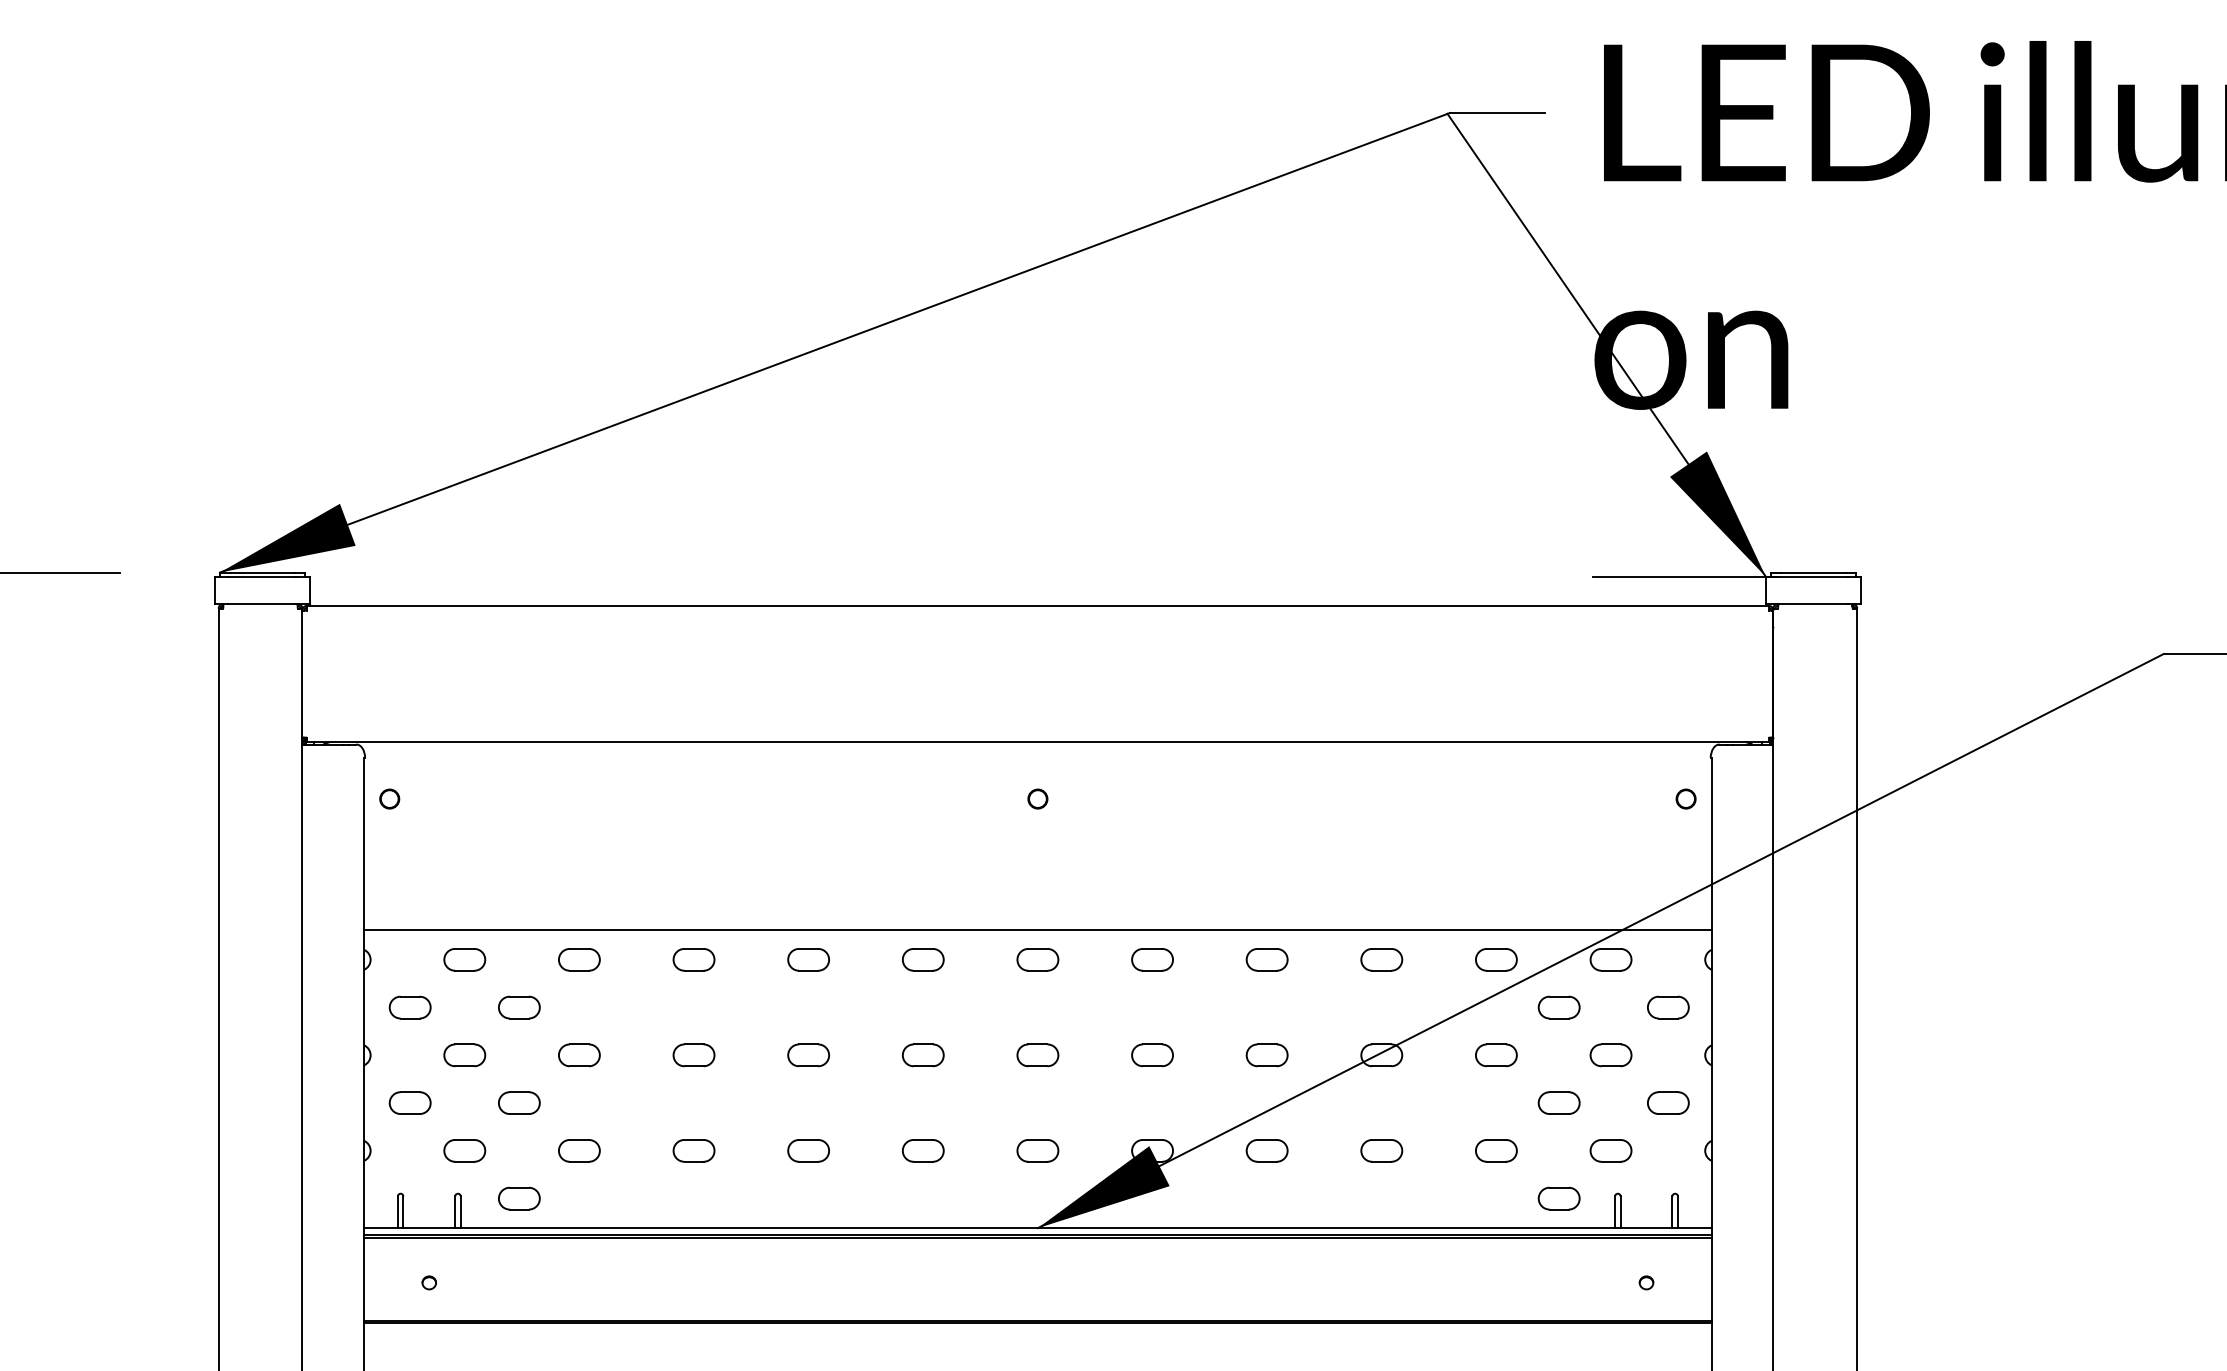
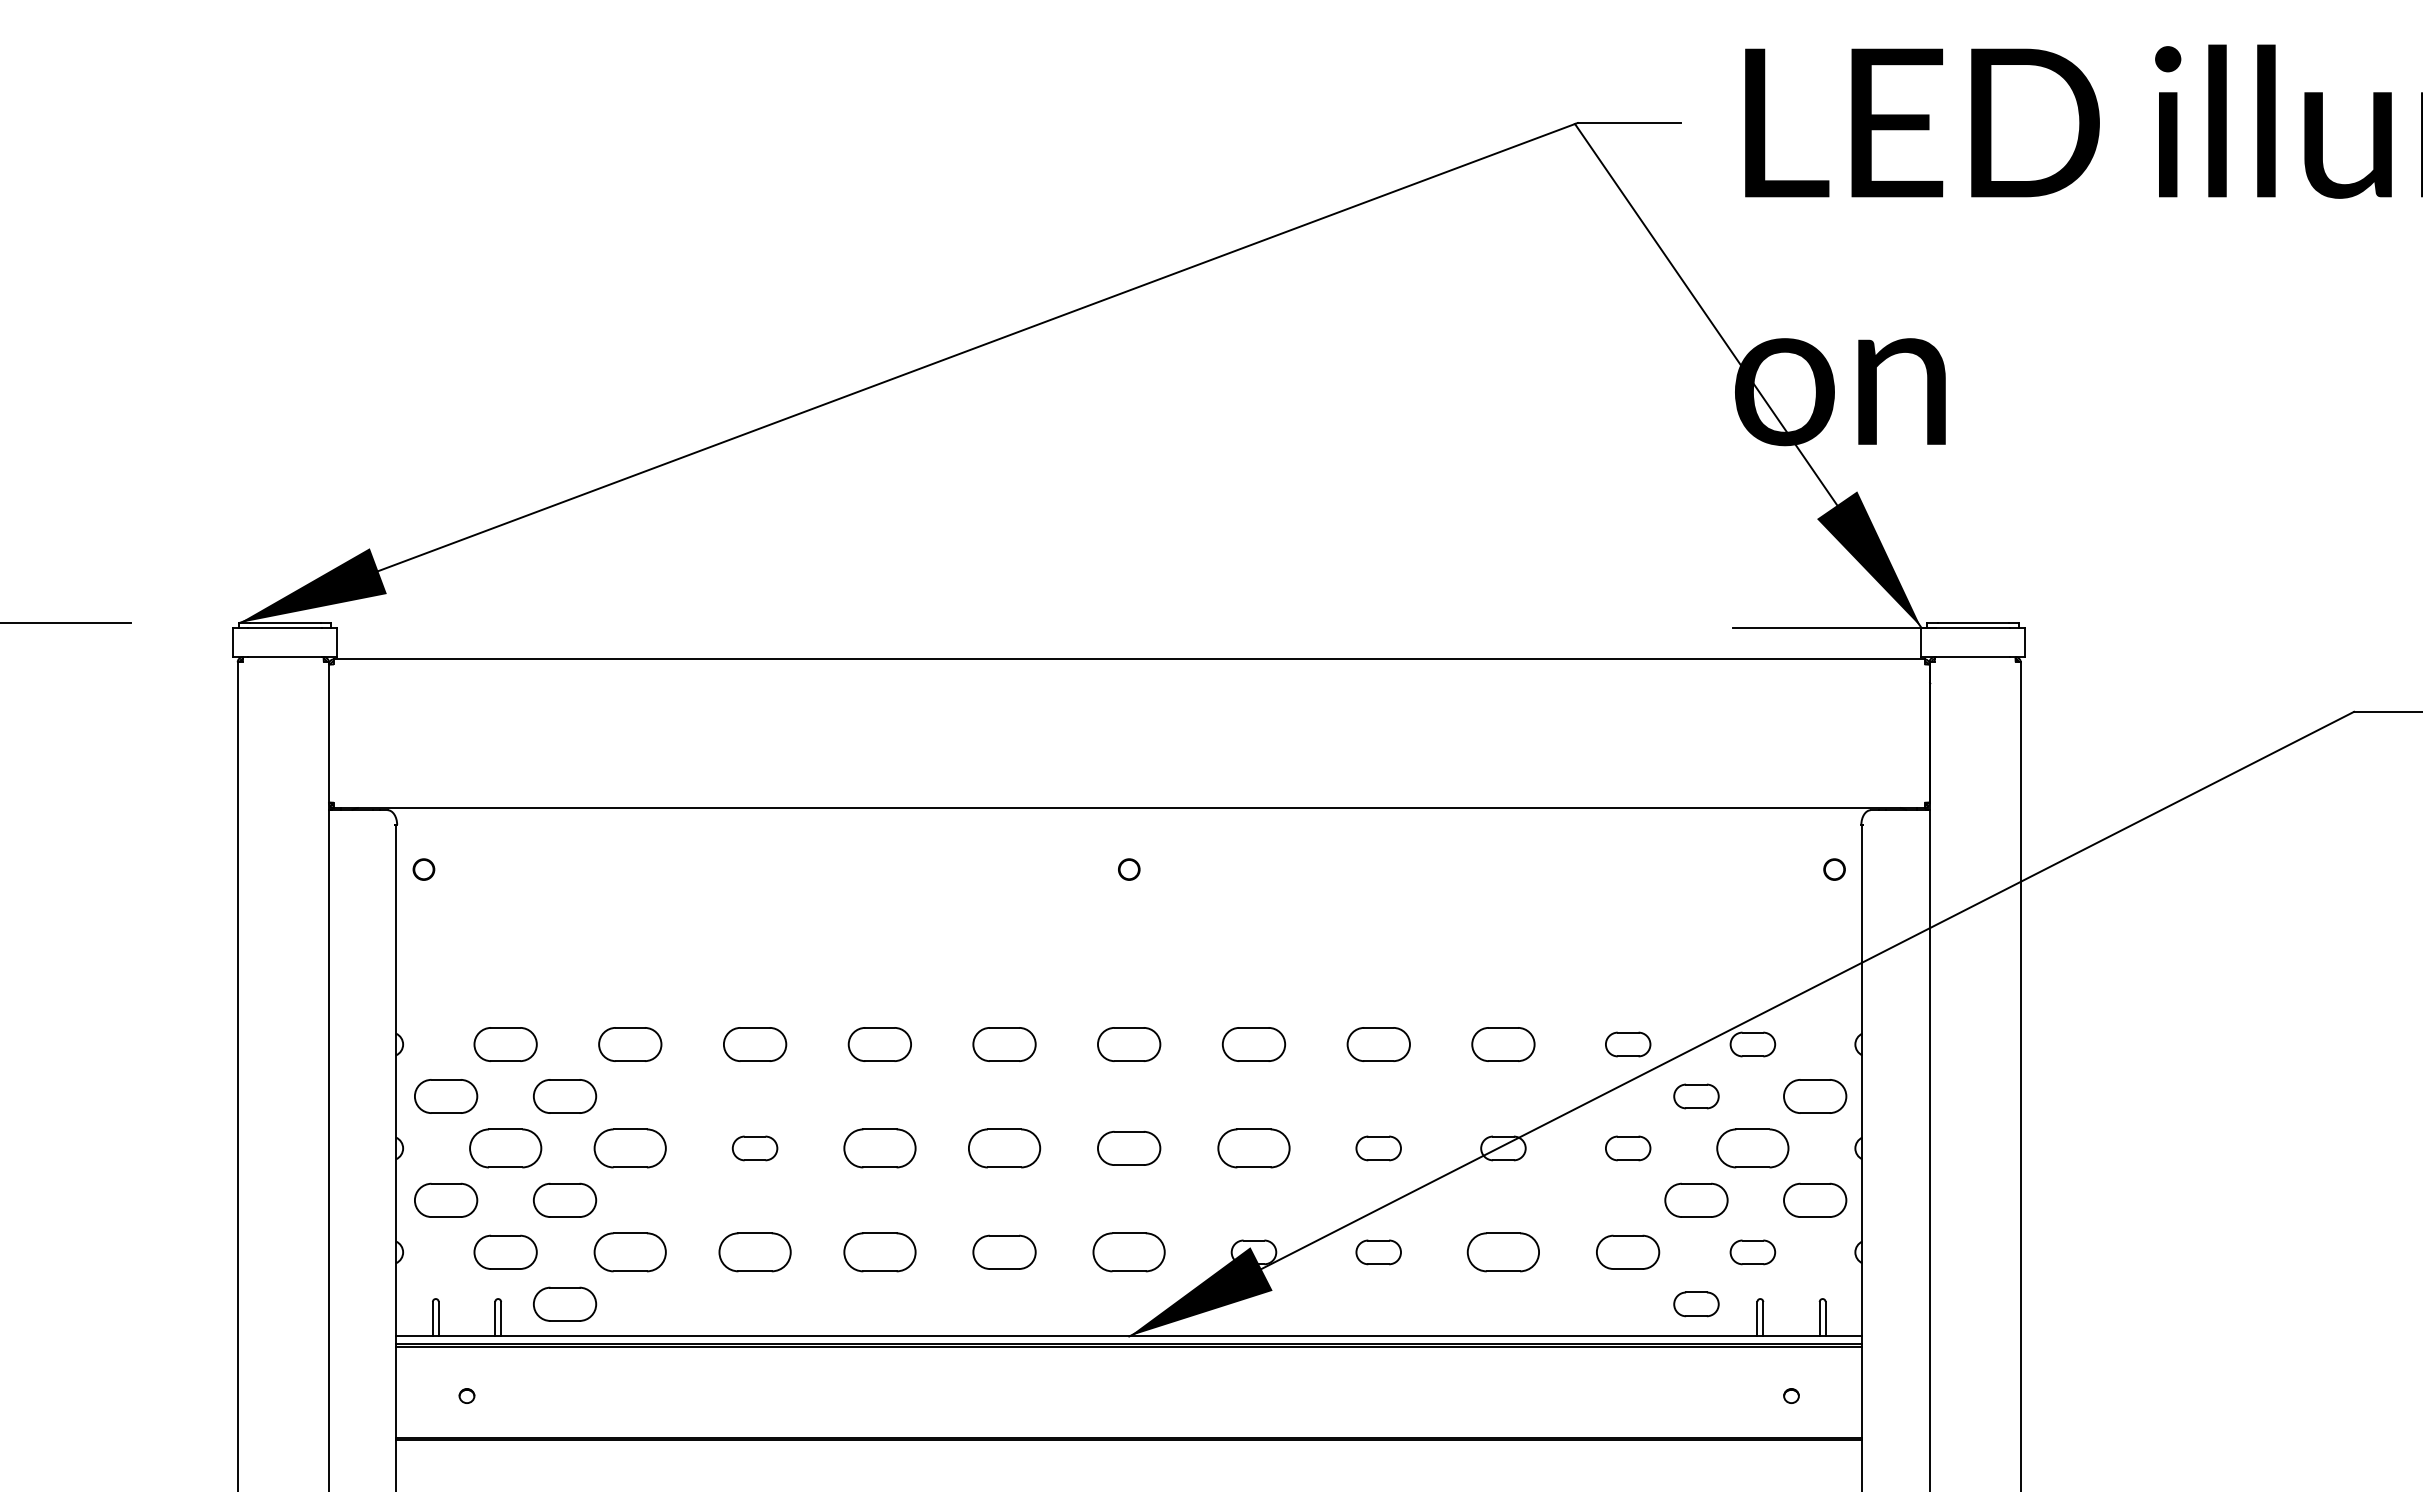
line: (1038, 930) -> (1129, 1012), removed
part: (464, 959) -> (505, 1044), size x1.4
part: (579, 959) -> (630, 1044), size x1.4
part: (693, 959) -> (754, 1044), size x1.4
part: (808, 959) -> (879, 1044), size x1.4
part: (923, 959) -> (1004, 1044), size x1.4
part: (1038, 959) -> (1129, 1044), size x1.4
part: (1152, 959) -> (1253, 1044), size x1.4
part: (1266, 959) -> (1378, 1044), size x1.4
part: (1381, 959) -> (1503, 1044), size x1.4
part: (410, 1007) -> (446, 1096), size x1.4
part: (518, 1007) -> (564, 1096), size x1.4
part: (1668, 1007) -> (1815, 1096), size x1.4
part: (464, 1055) -> (505, 1148), size x1.6
part: (579, 1055) -> (630, 1148), size x1.6
part: (808, 1055) -> (879, 1148), size x1.6
part: (923, 1055) -> (1004, 1148), size x1.6
part: (1038, 1055) -> (1129, 1148), size x1.4
part: (1152, 1055) -> (1253, 1148), size x1.6
part: (1610, 1055) -> (1752, 1148), size x1.6
part: (410, 1103) -> (446, 1200), size x1.4
part: (518, 1103) -> (564, 1200), size x1.4
part: (1559, 1103) -> (1696, 1200), size x1.4
part: (1668, 1103) -> (1815, 1200), size x1.4
part: (464, 1150) -> (505, 1252), size x1.4
part: (579, 1150) -> (630, 1252), size x1.6
part: (693, 1150) -> (754, 1252), size x1.6
part: (808, 1150) -> (879, 1252), size x1.6
part: (923, 1150) -> (1004, 1252), size x1.4
part: (1038, 1150) -> (1129, 1252), size x1.6
part: (1381, 1150) -> (1503, 1252), size x1.6
part: (1496, 1150) -> (1628, 1252), size x1.4
part: (518, 1198) -> (564, 1304), size x1.4

